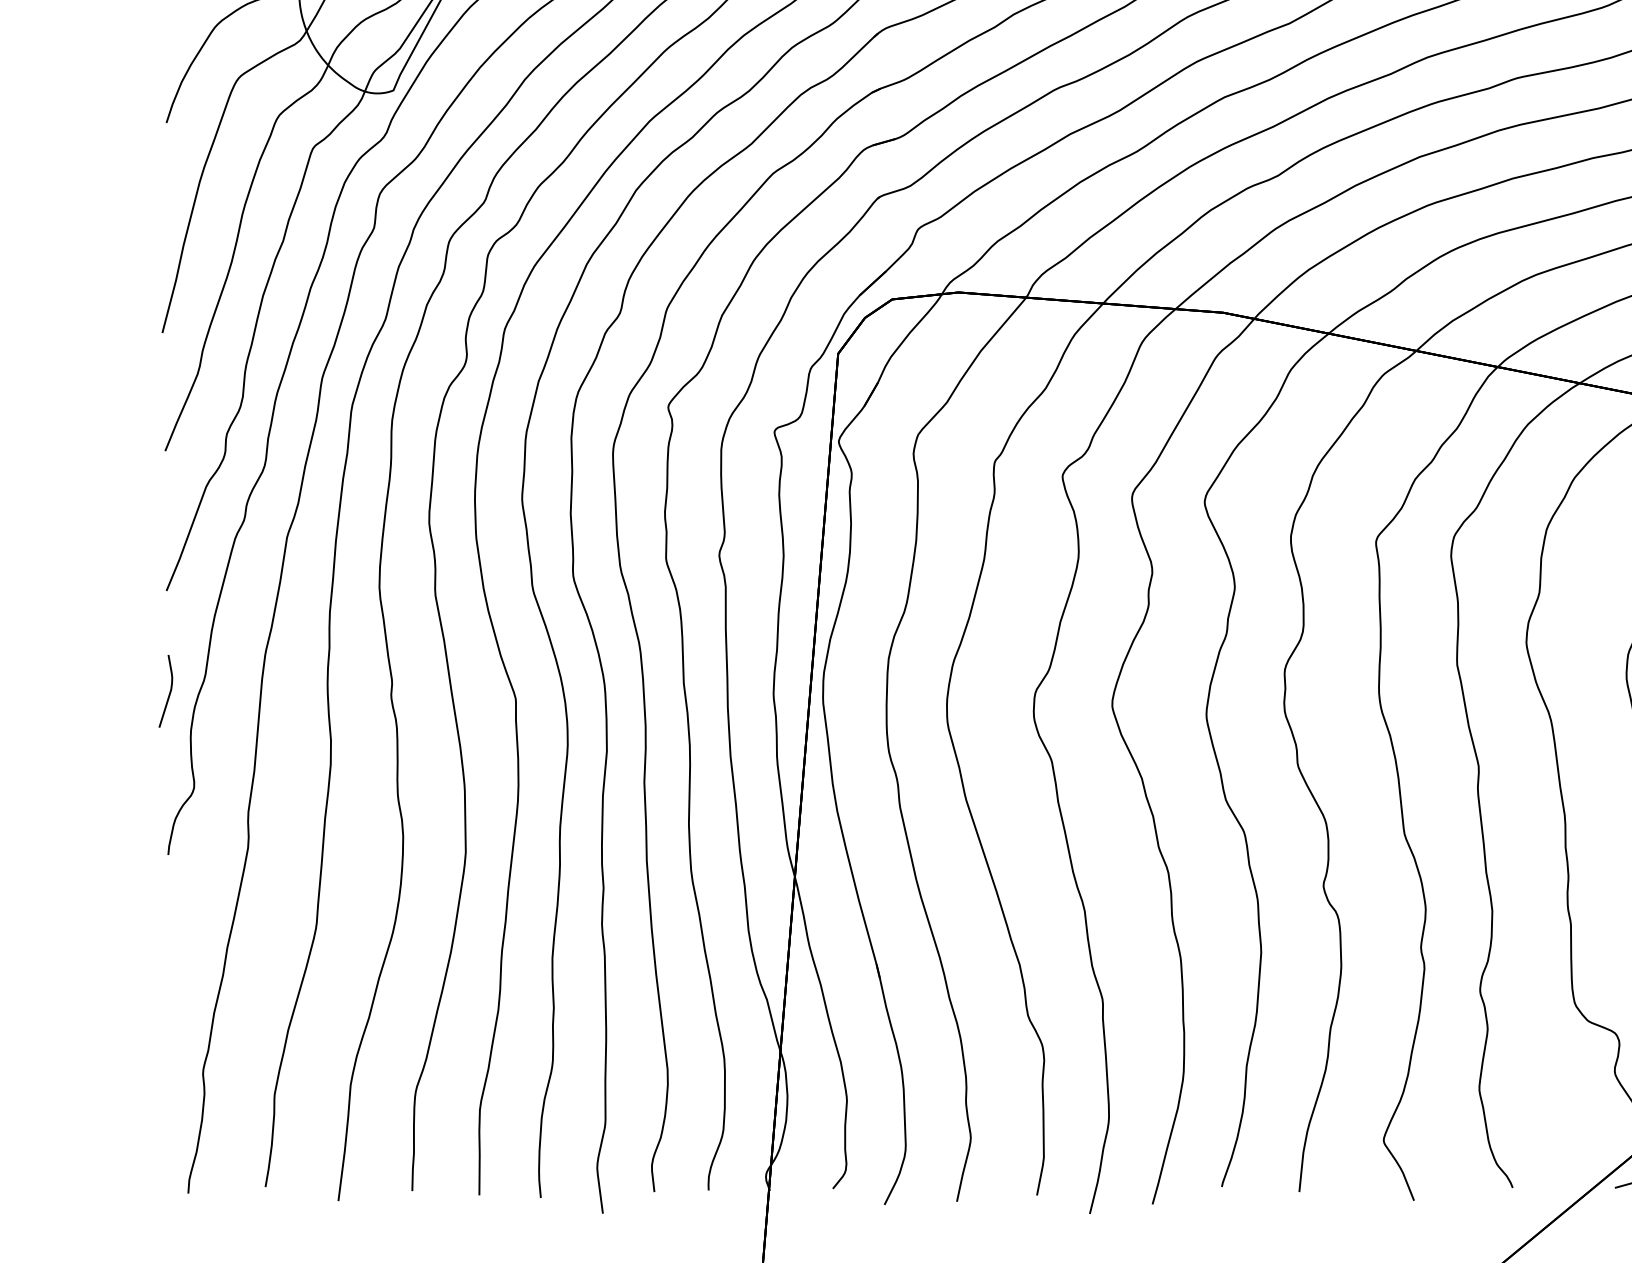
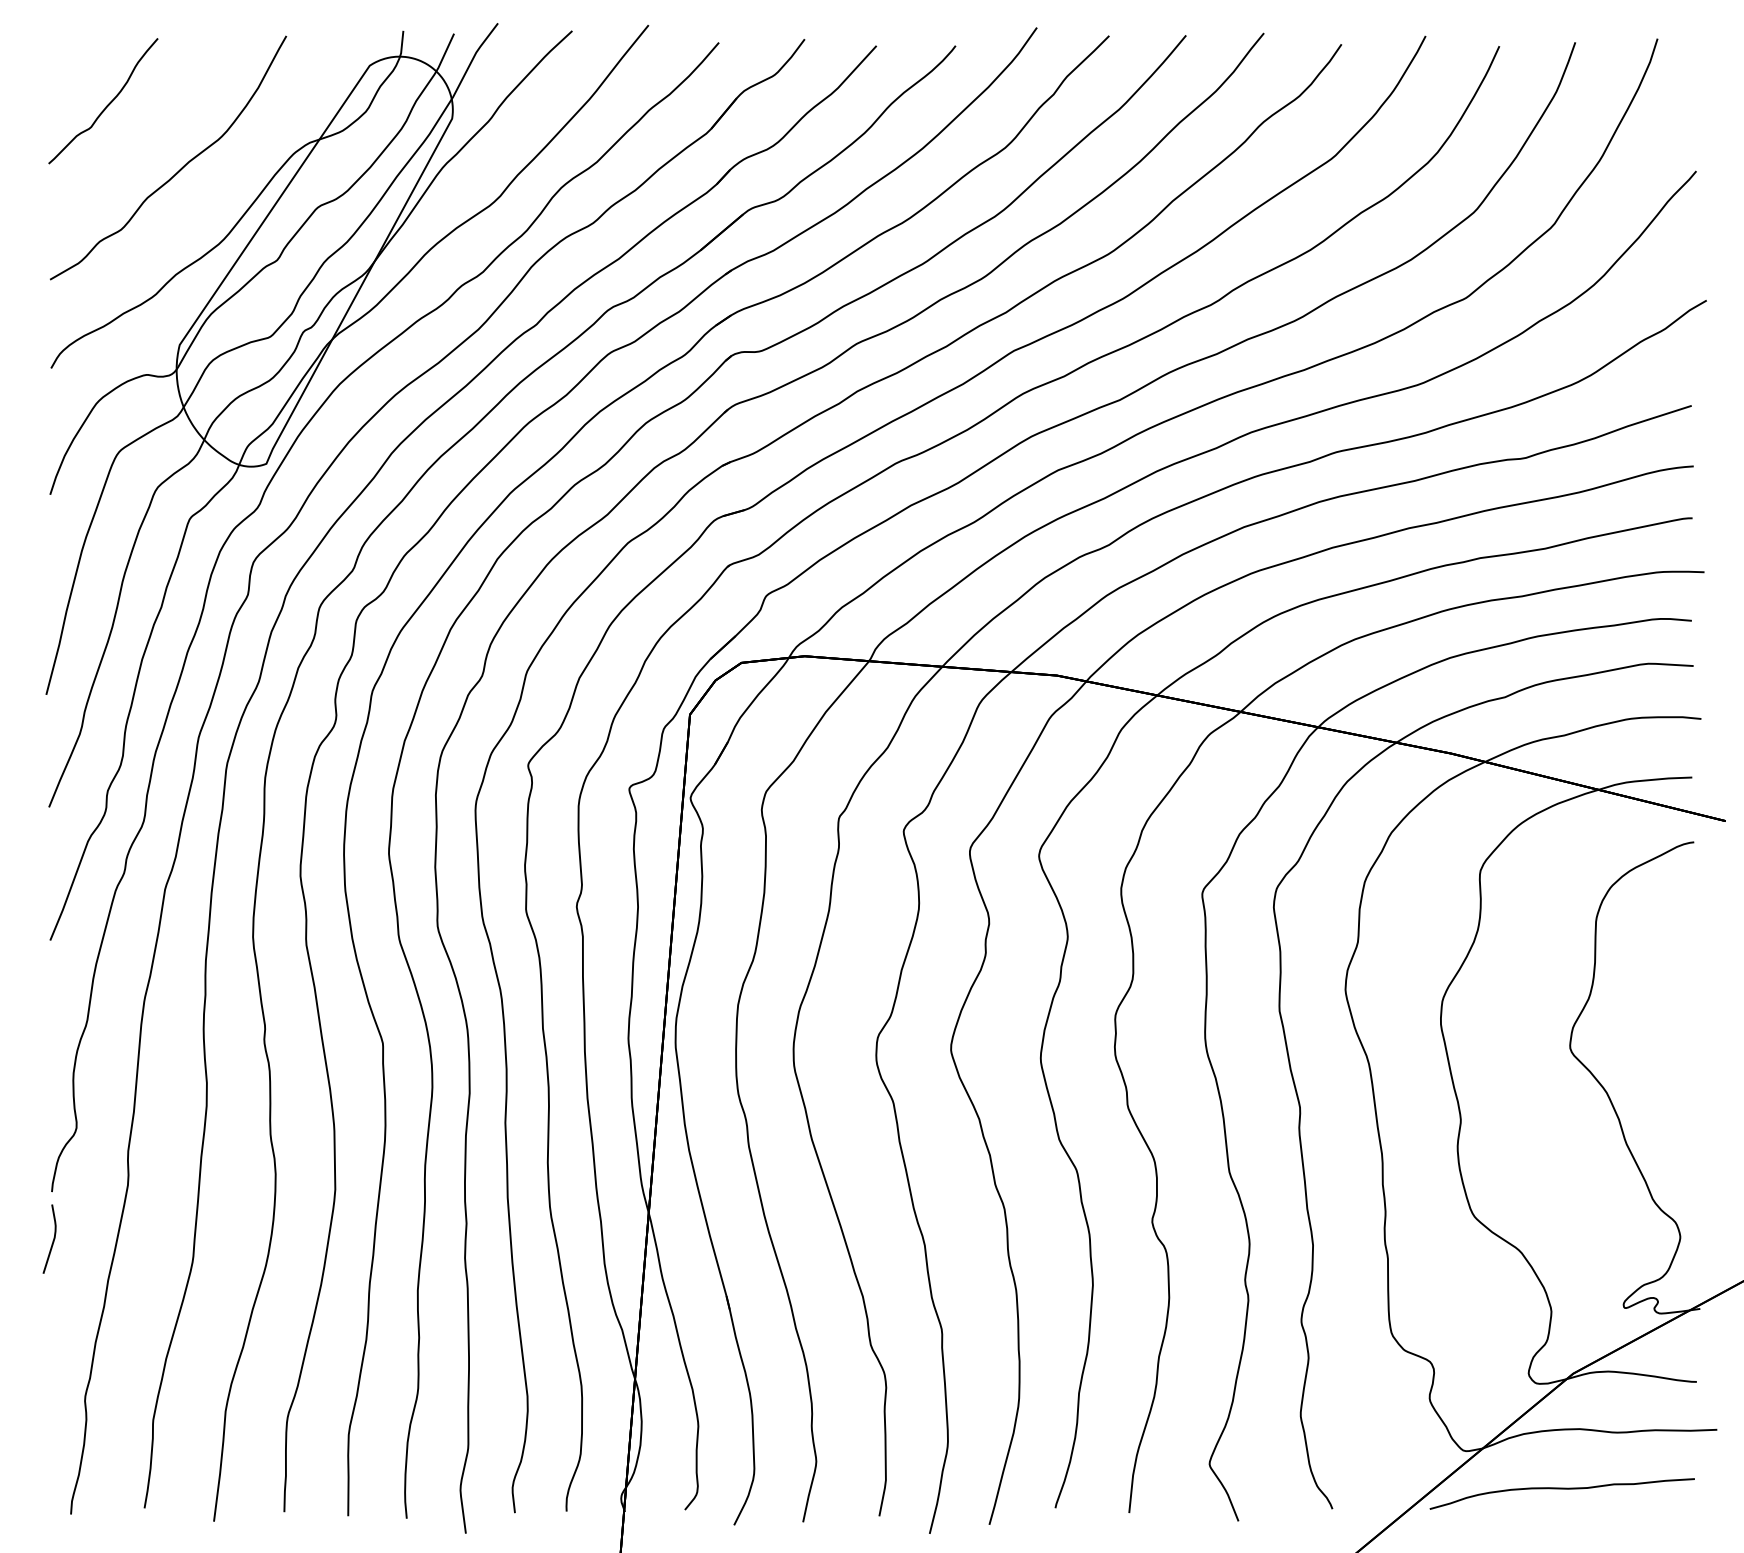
curve: (168, 692) -> (52, 1240), moved

